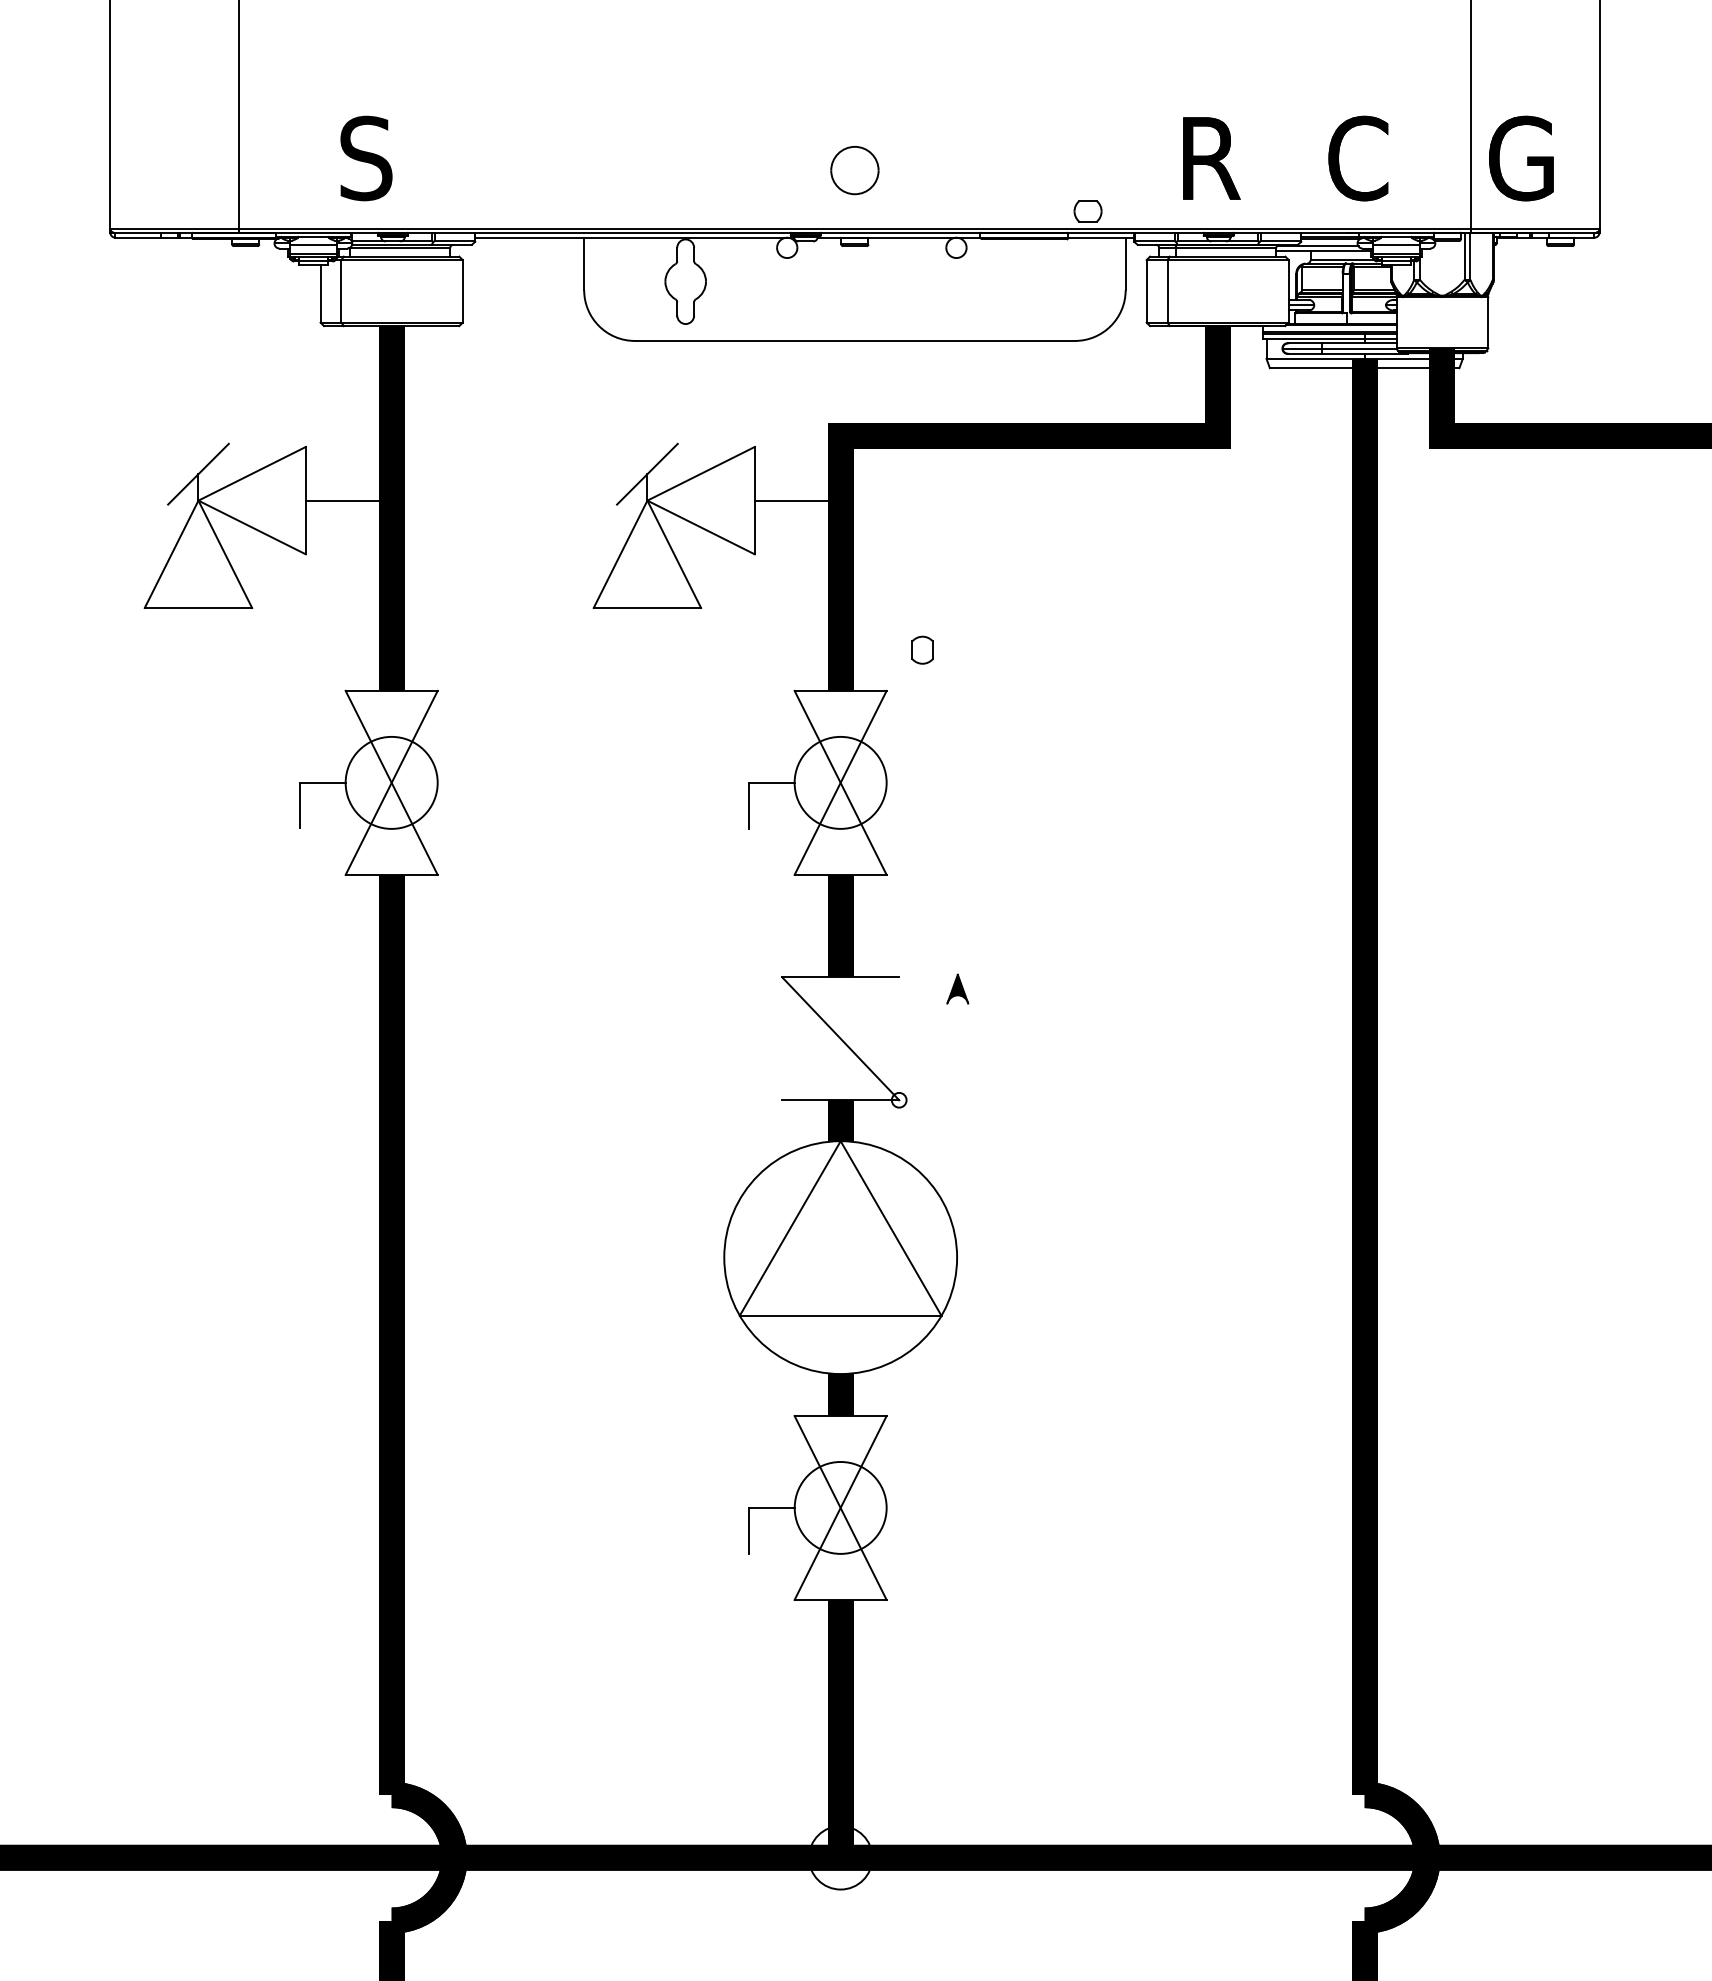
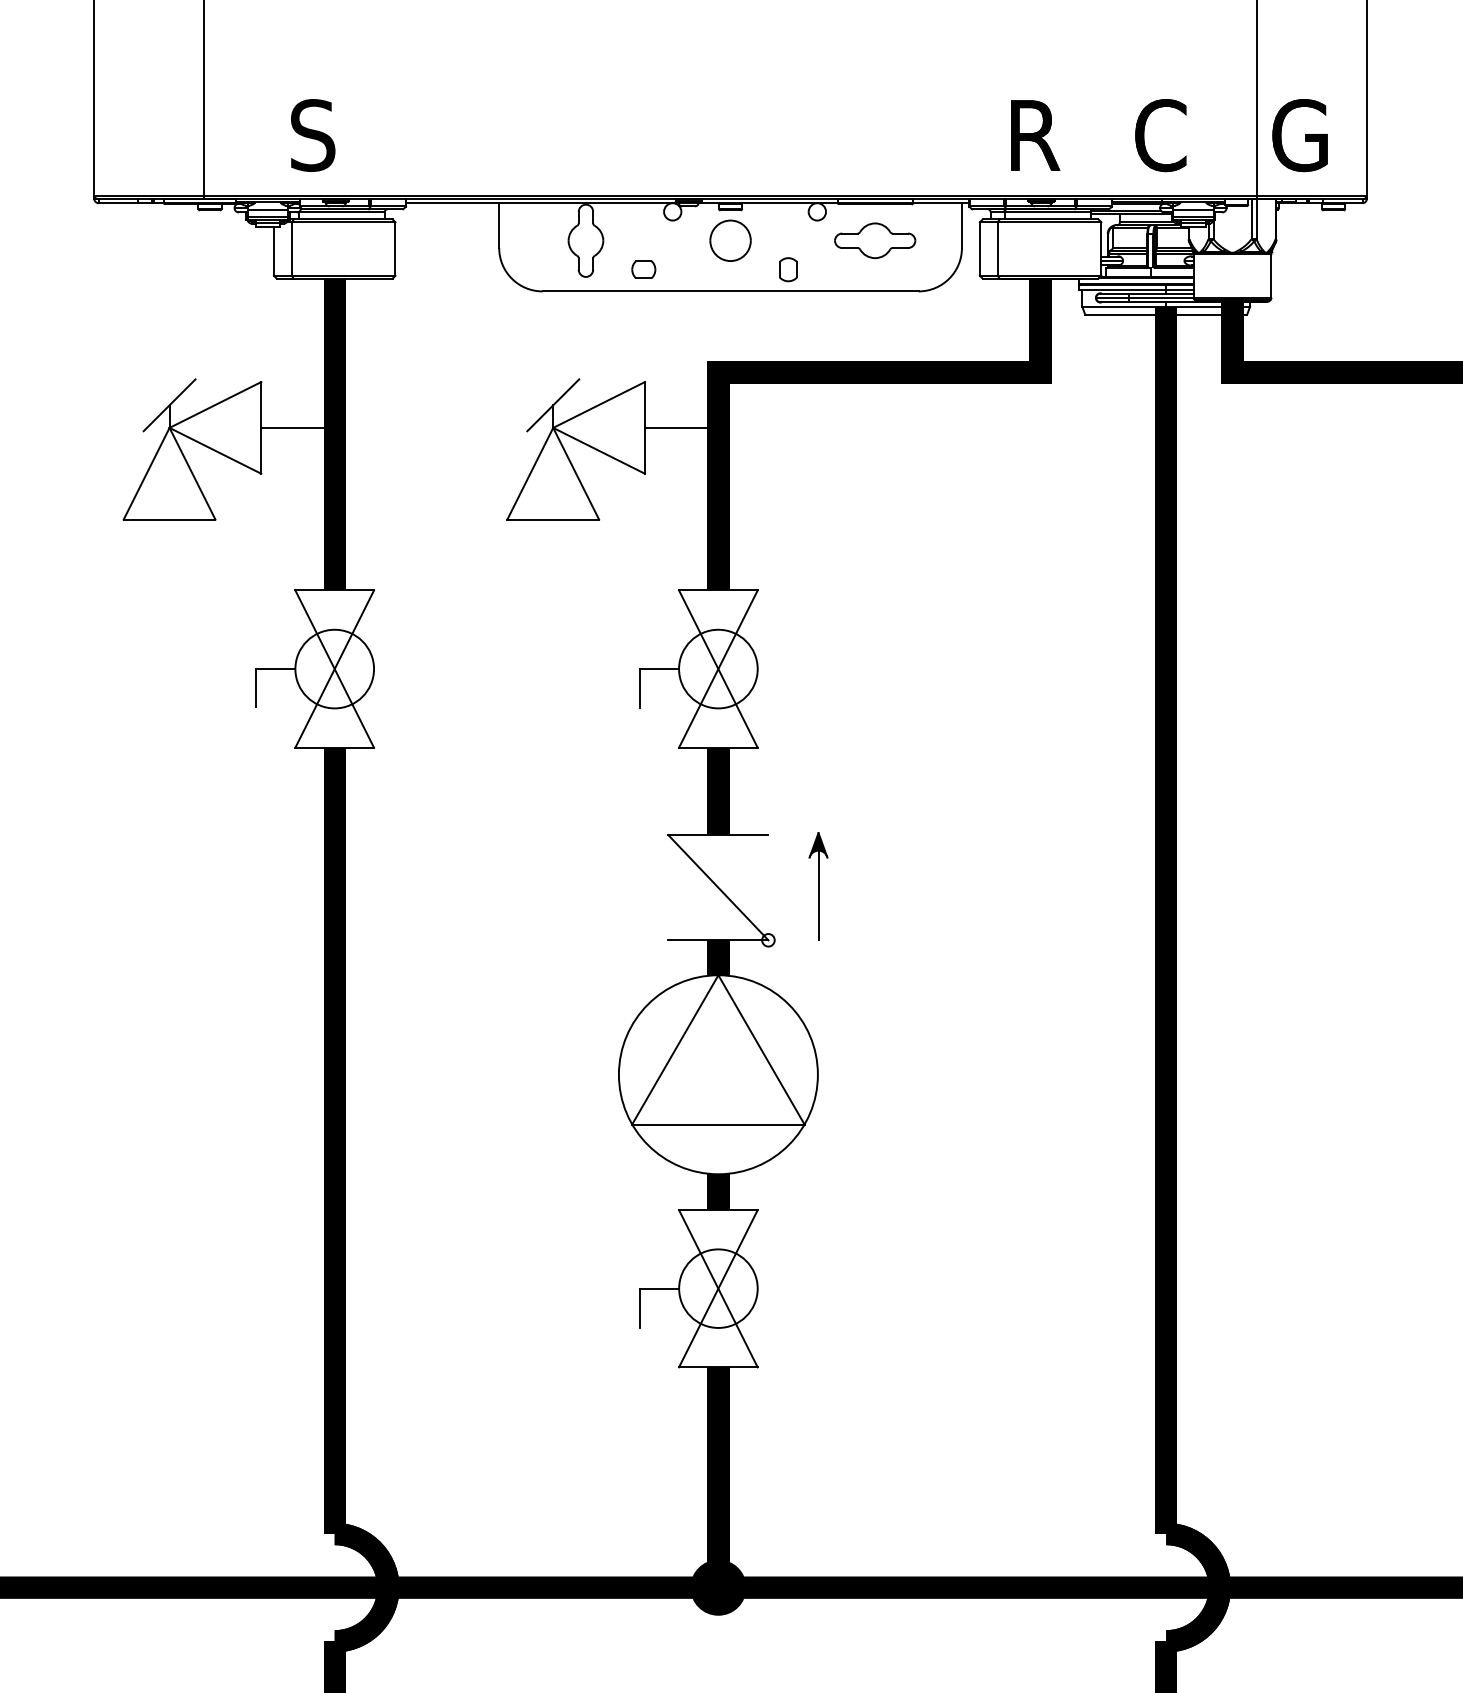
part: (854, 170) -> (730, 240), moved
part: (1087, 211) -> (643, 269), moved
part: (1024, 281) -> (875, 240), added
part: (922, 649) -> (788, 269), moved
line: (957, 1047) -> (818, 895), added
fill: (840, 1857) -> (718, 1587), added

